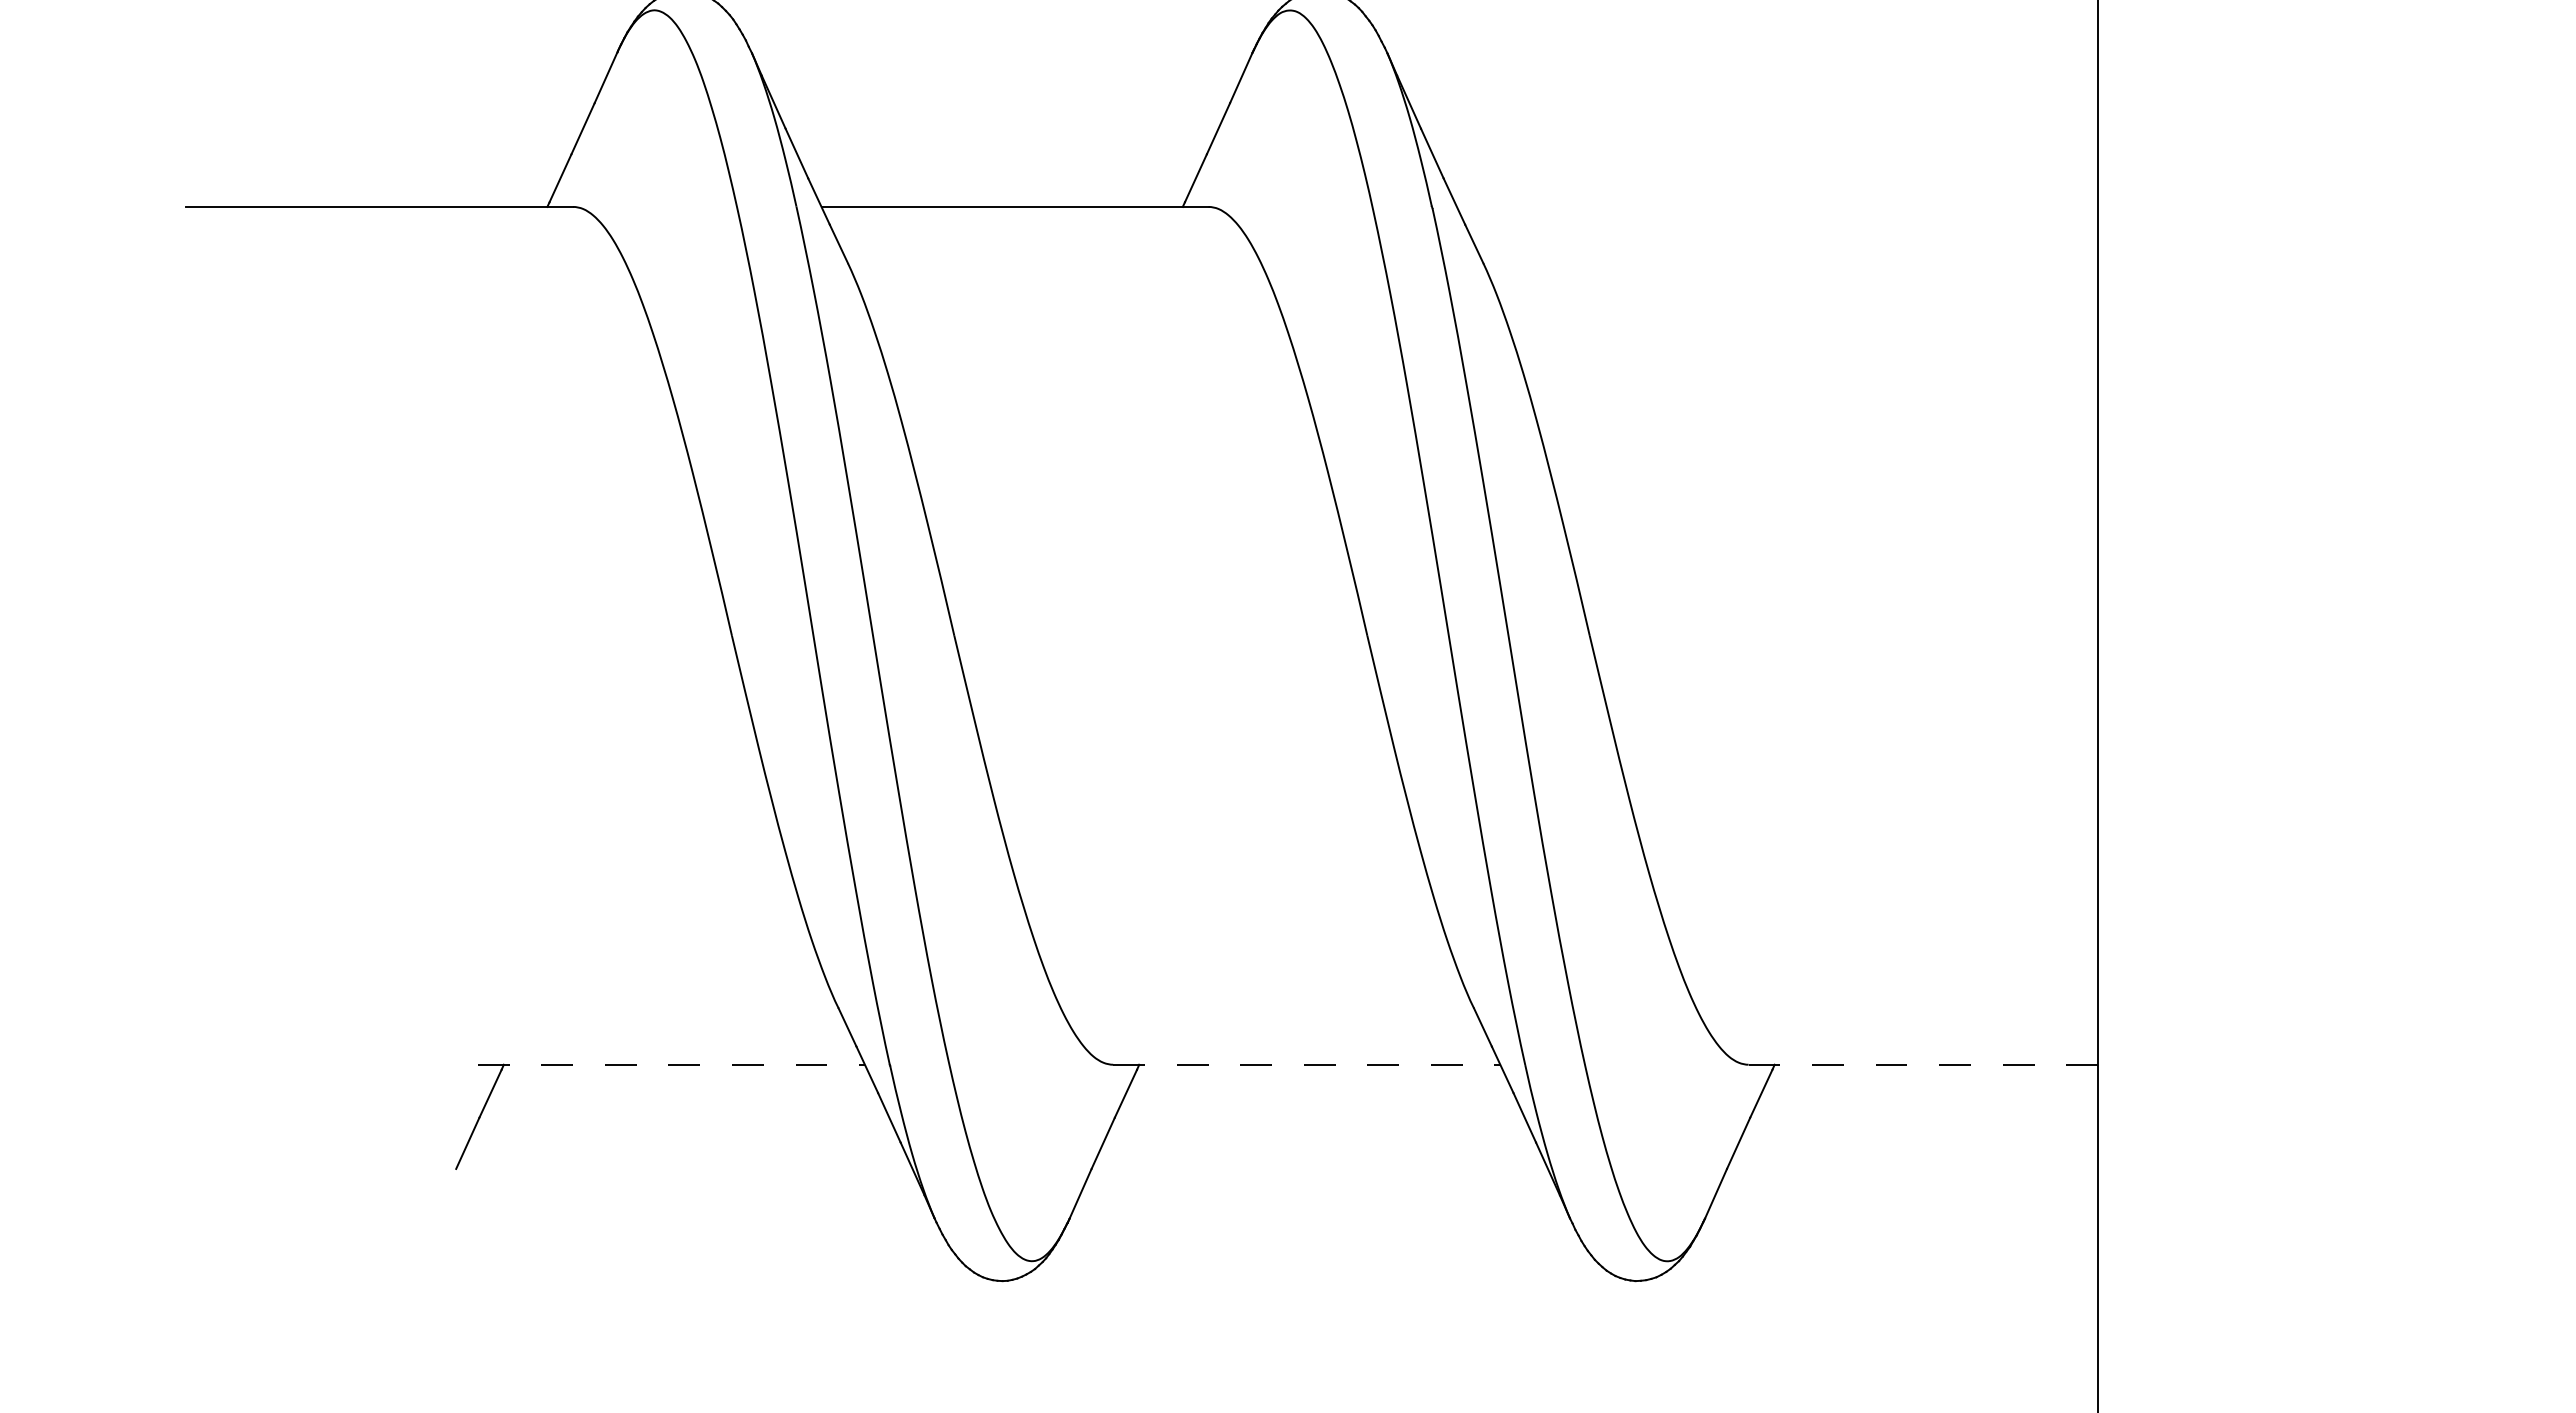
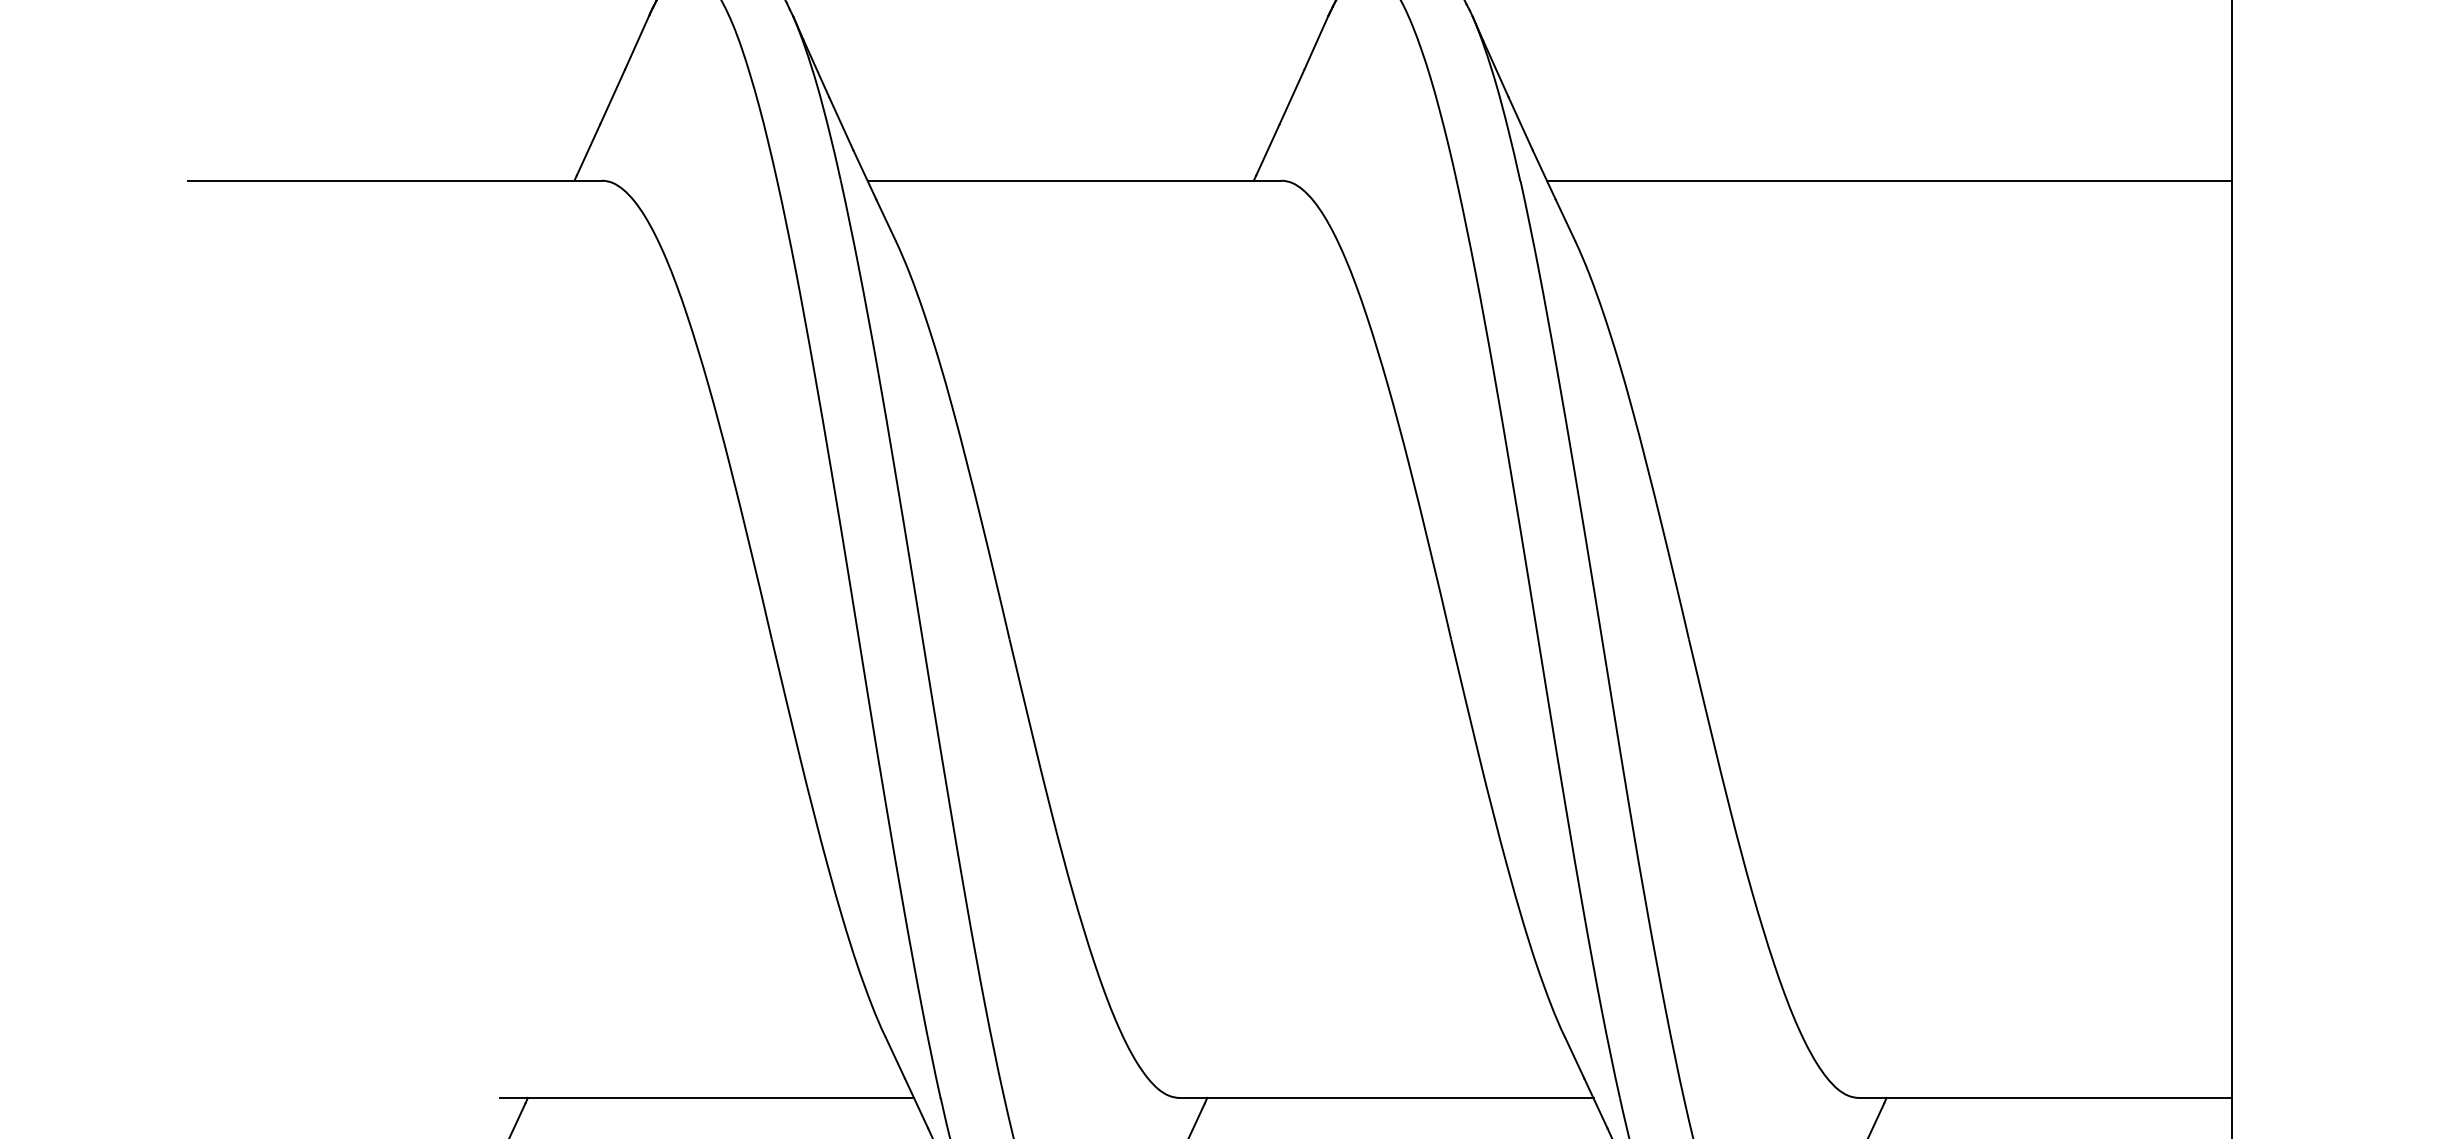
line: (1777, 206) -> (1889, 180), added
line: (671, 1064) -> (707, 1097), dashed -> solid
line: (1306, 1064) -> (1386, 1097), dashed -> solid
line: (1923, 1064) -> (2045, 1097), dashed -> solid

